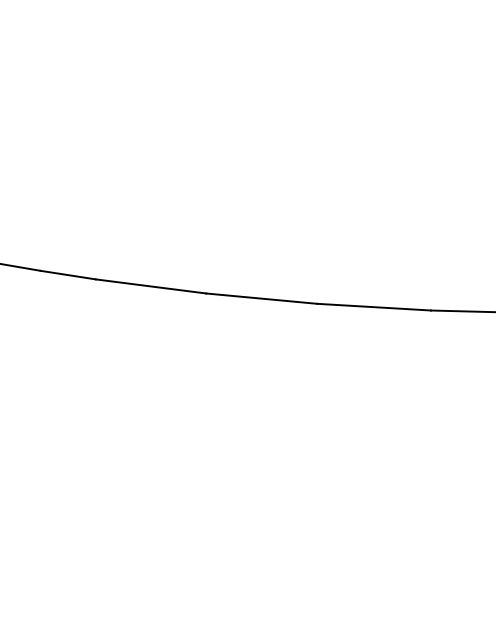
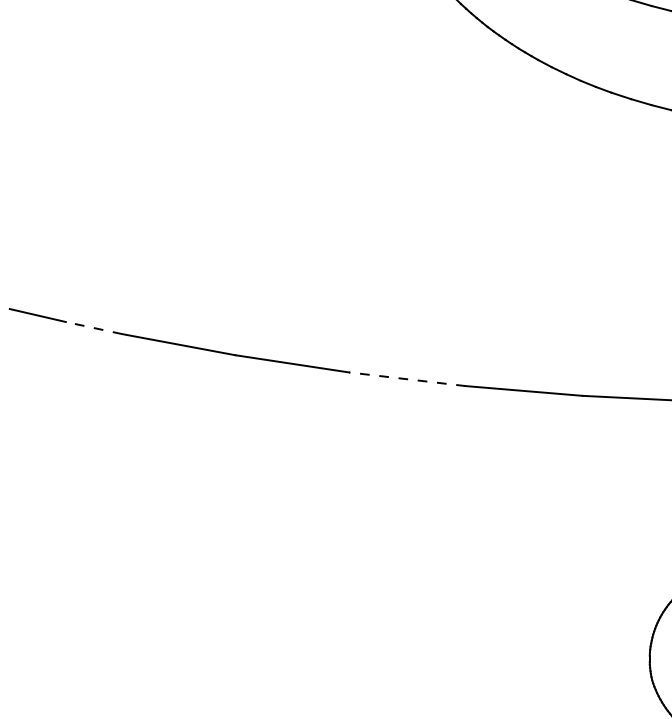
line: (68, 275) -> (94, 328), solid -> dashed
line: (374, 307) -> (407, 379), solid -> dashed

